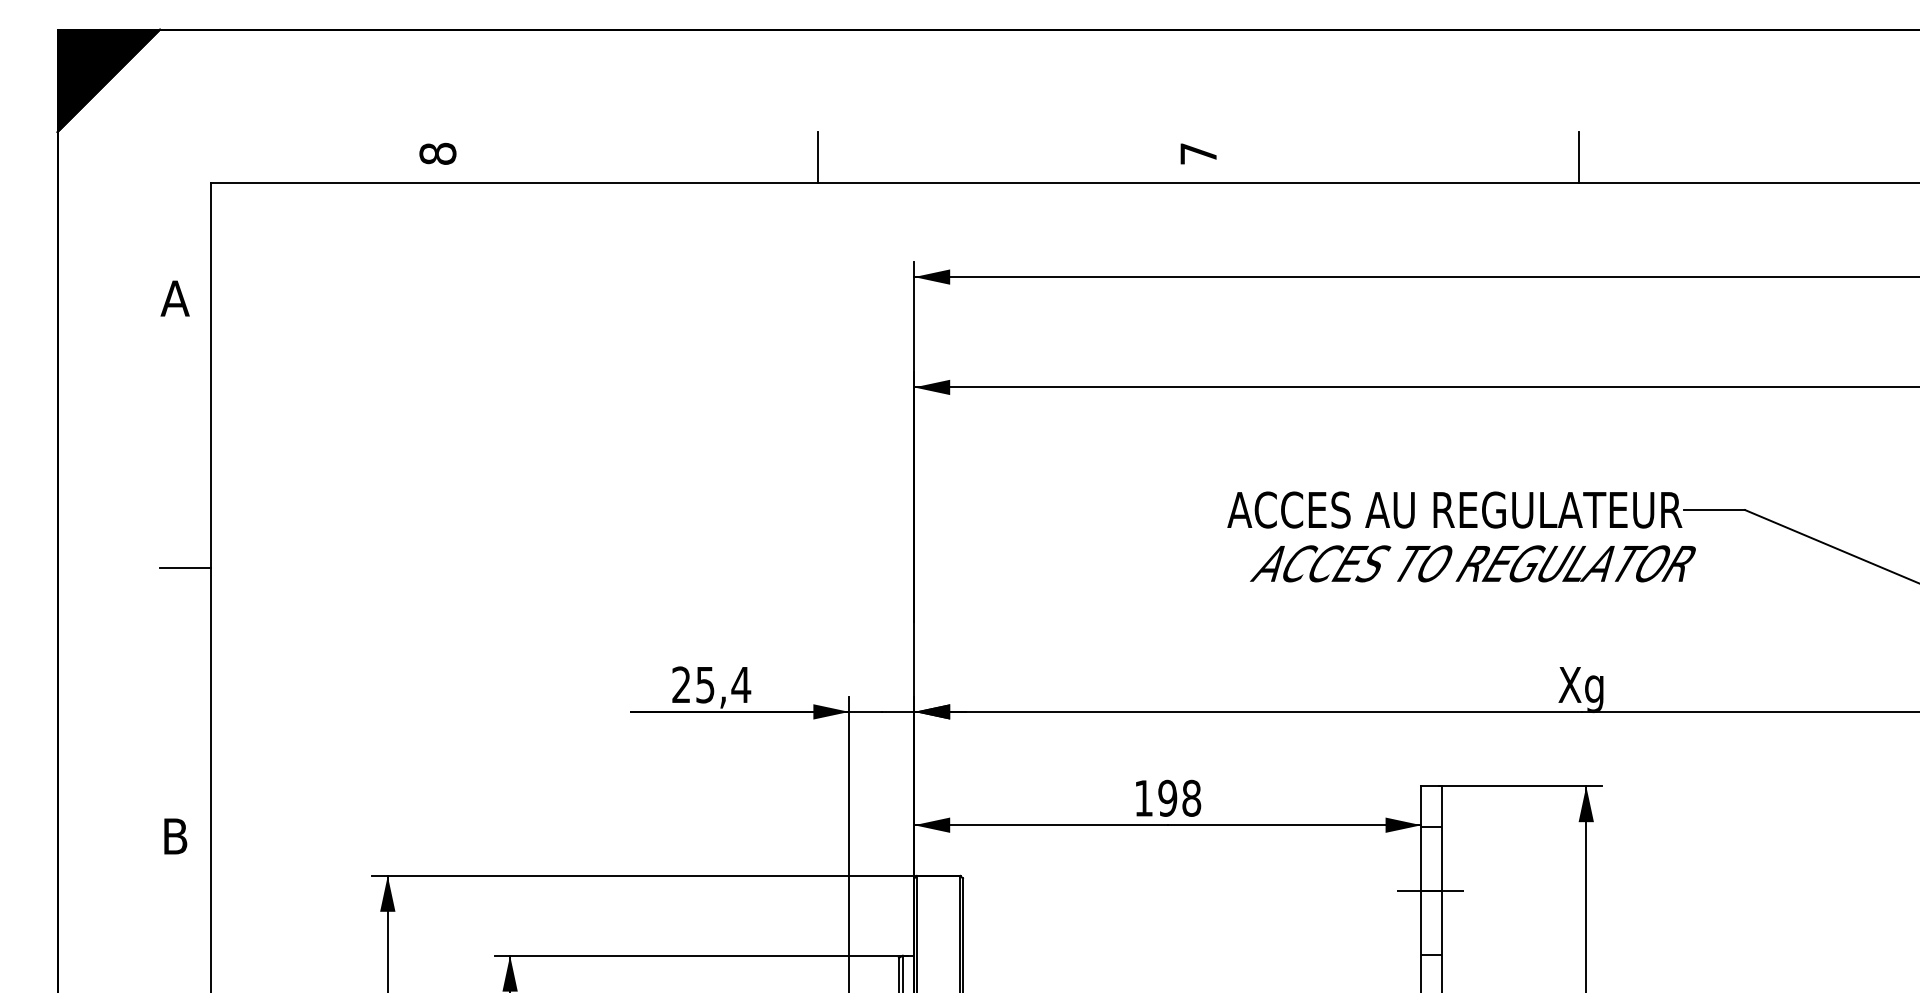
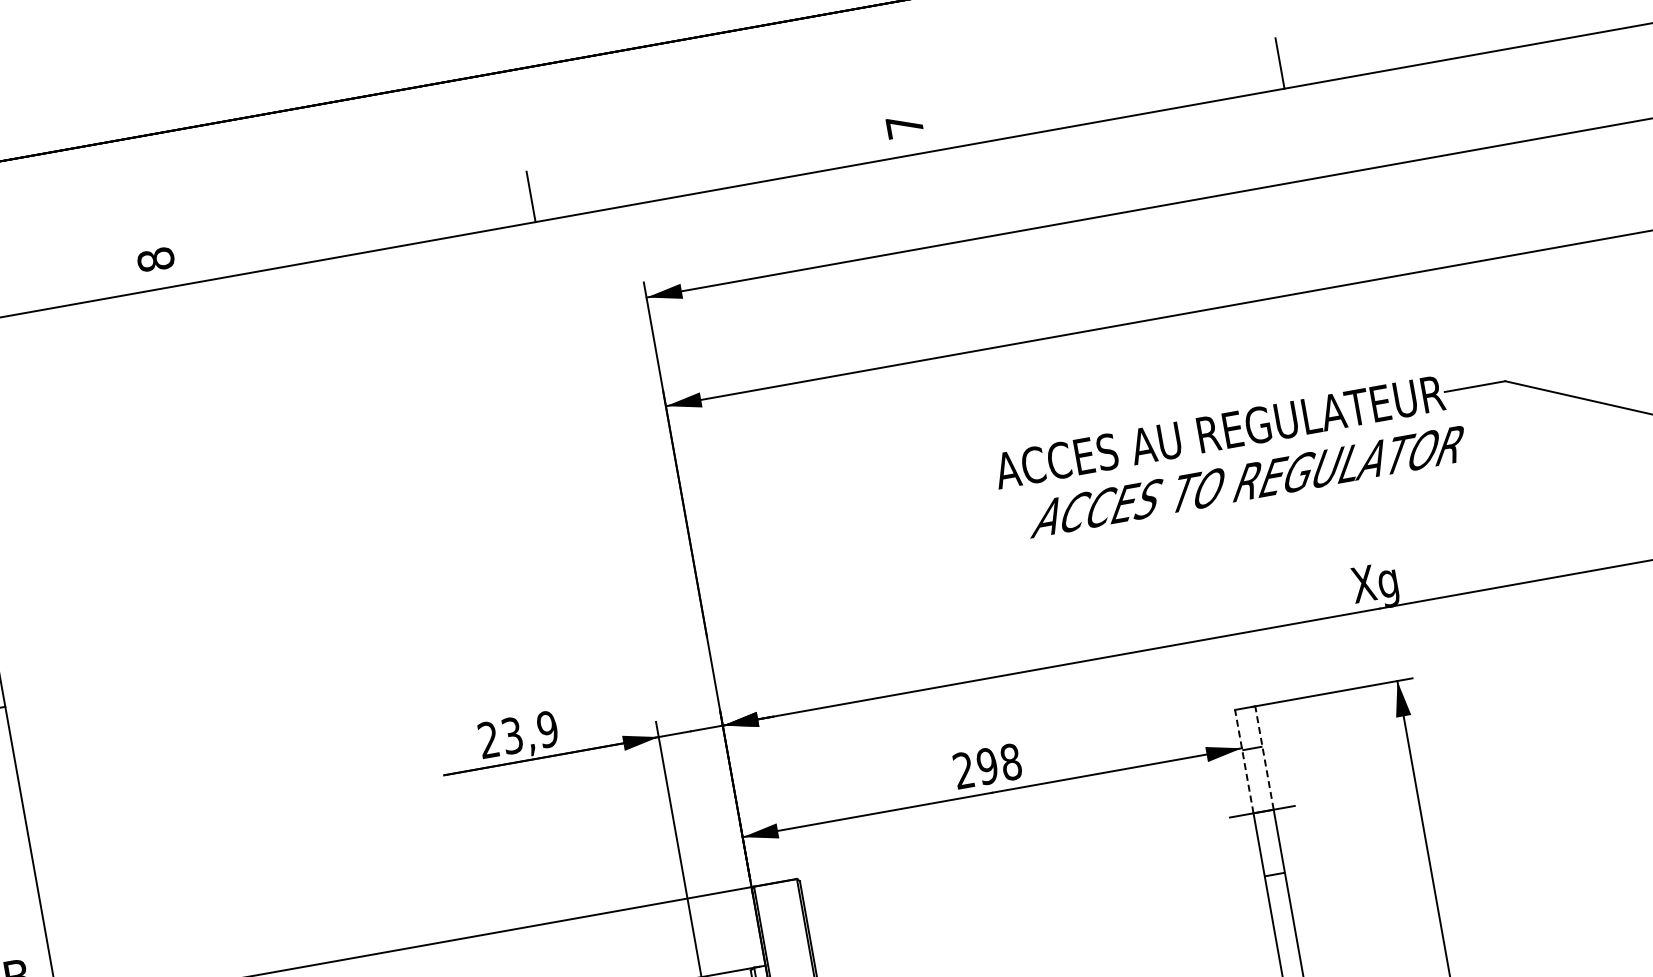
text: (724, 684) -> (531, 731), 25,4 -> 23,9
text: (1143, 797) -> (963, 769), 198 -> 298
line: (1421, 838) -> (1244, 761), solid -> dashed
line: (1441, 838) -> (1264, 757), solid -> dashed

